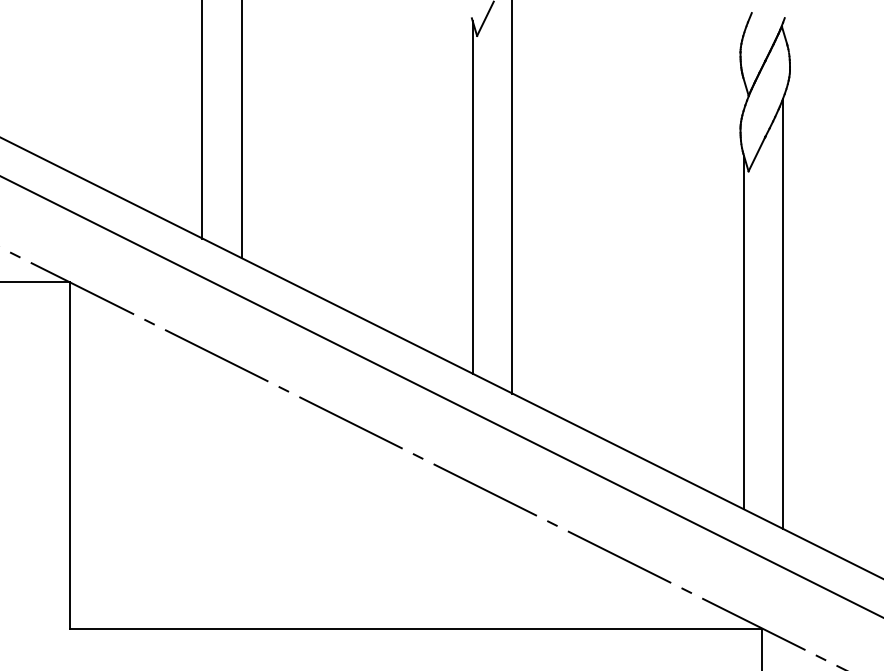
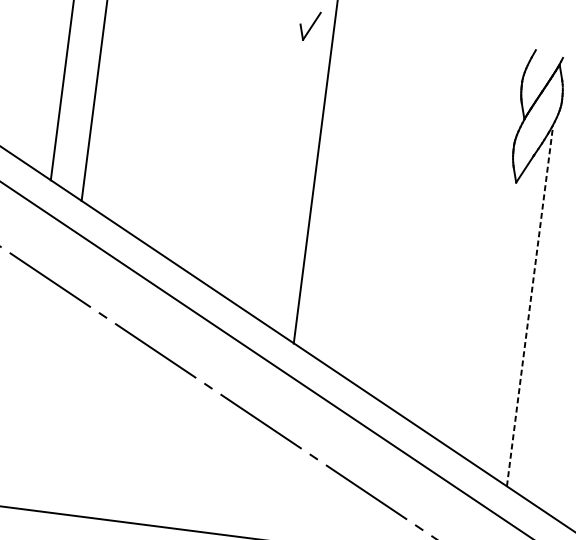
line: (472, 197) -> (281, 174), removed
line: (783, 313) -> (530, 305), solid -> dashed
line: (744, 332) -> (495, 317), removed

